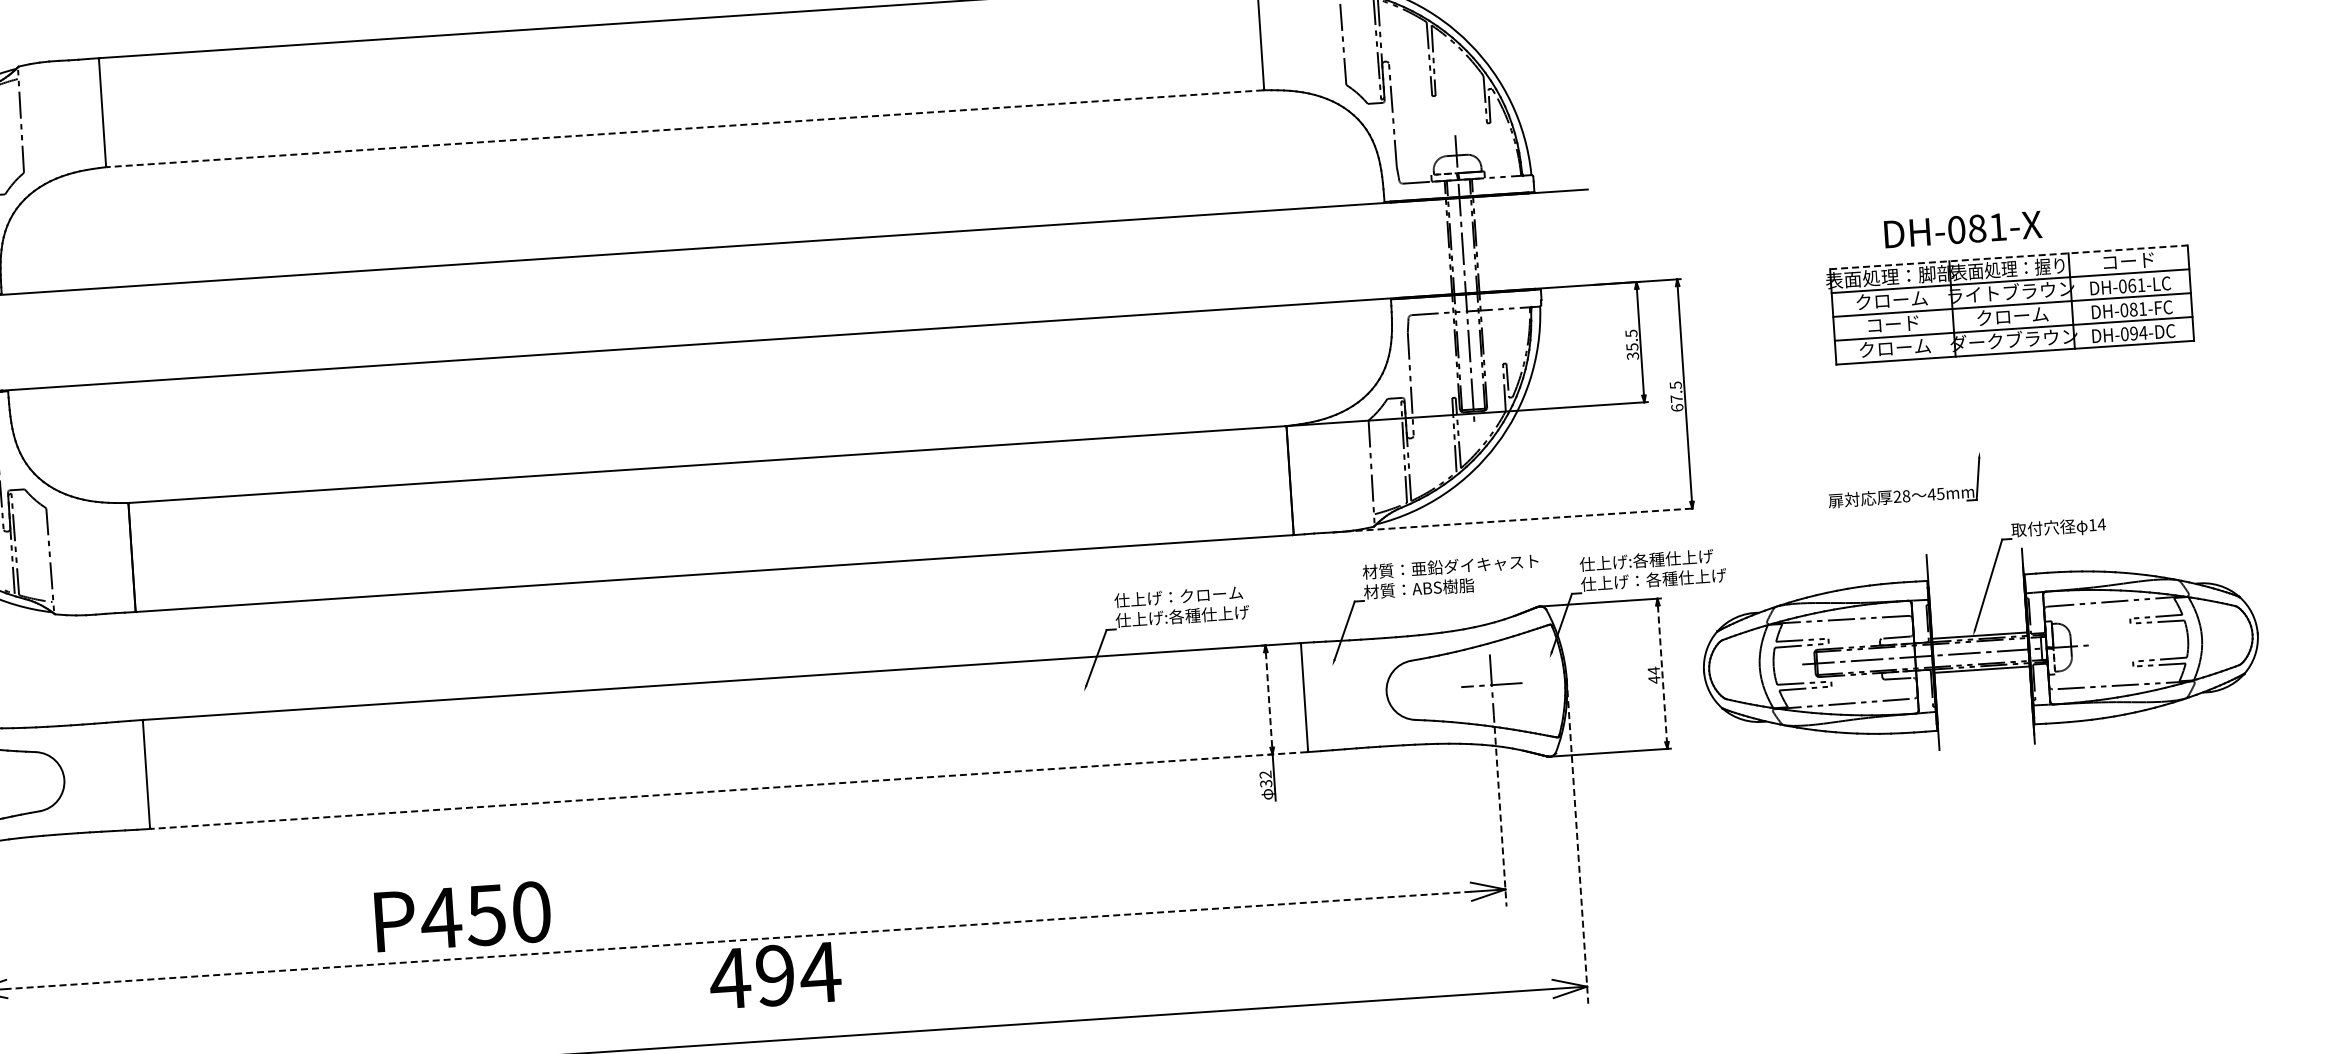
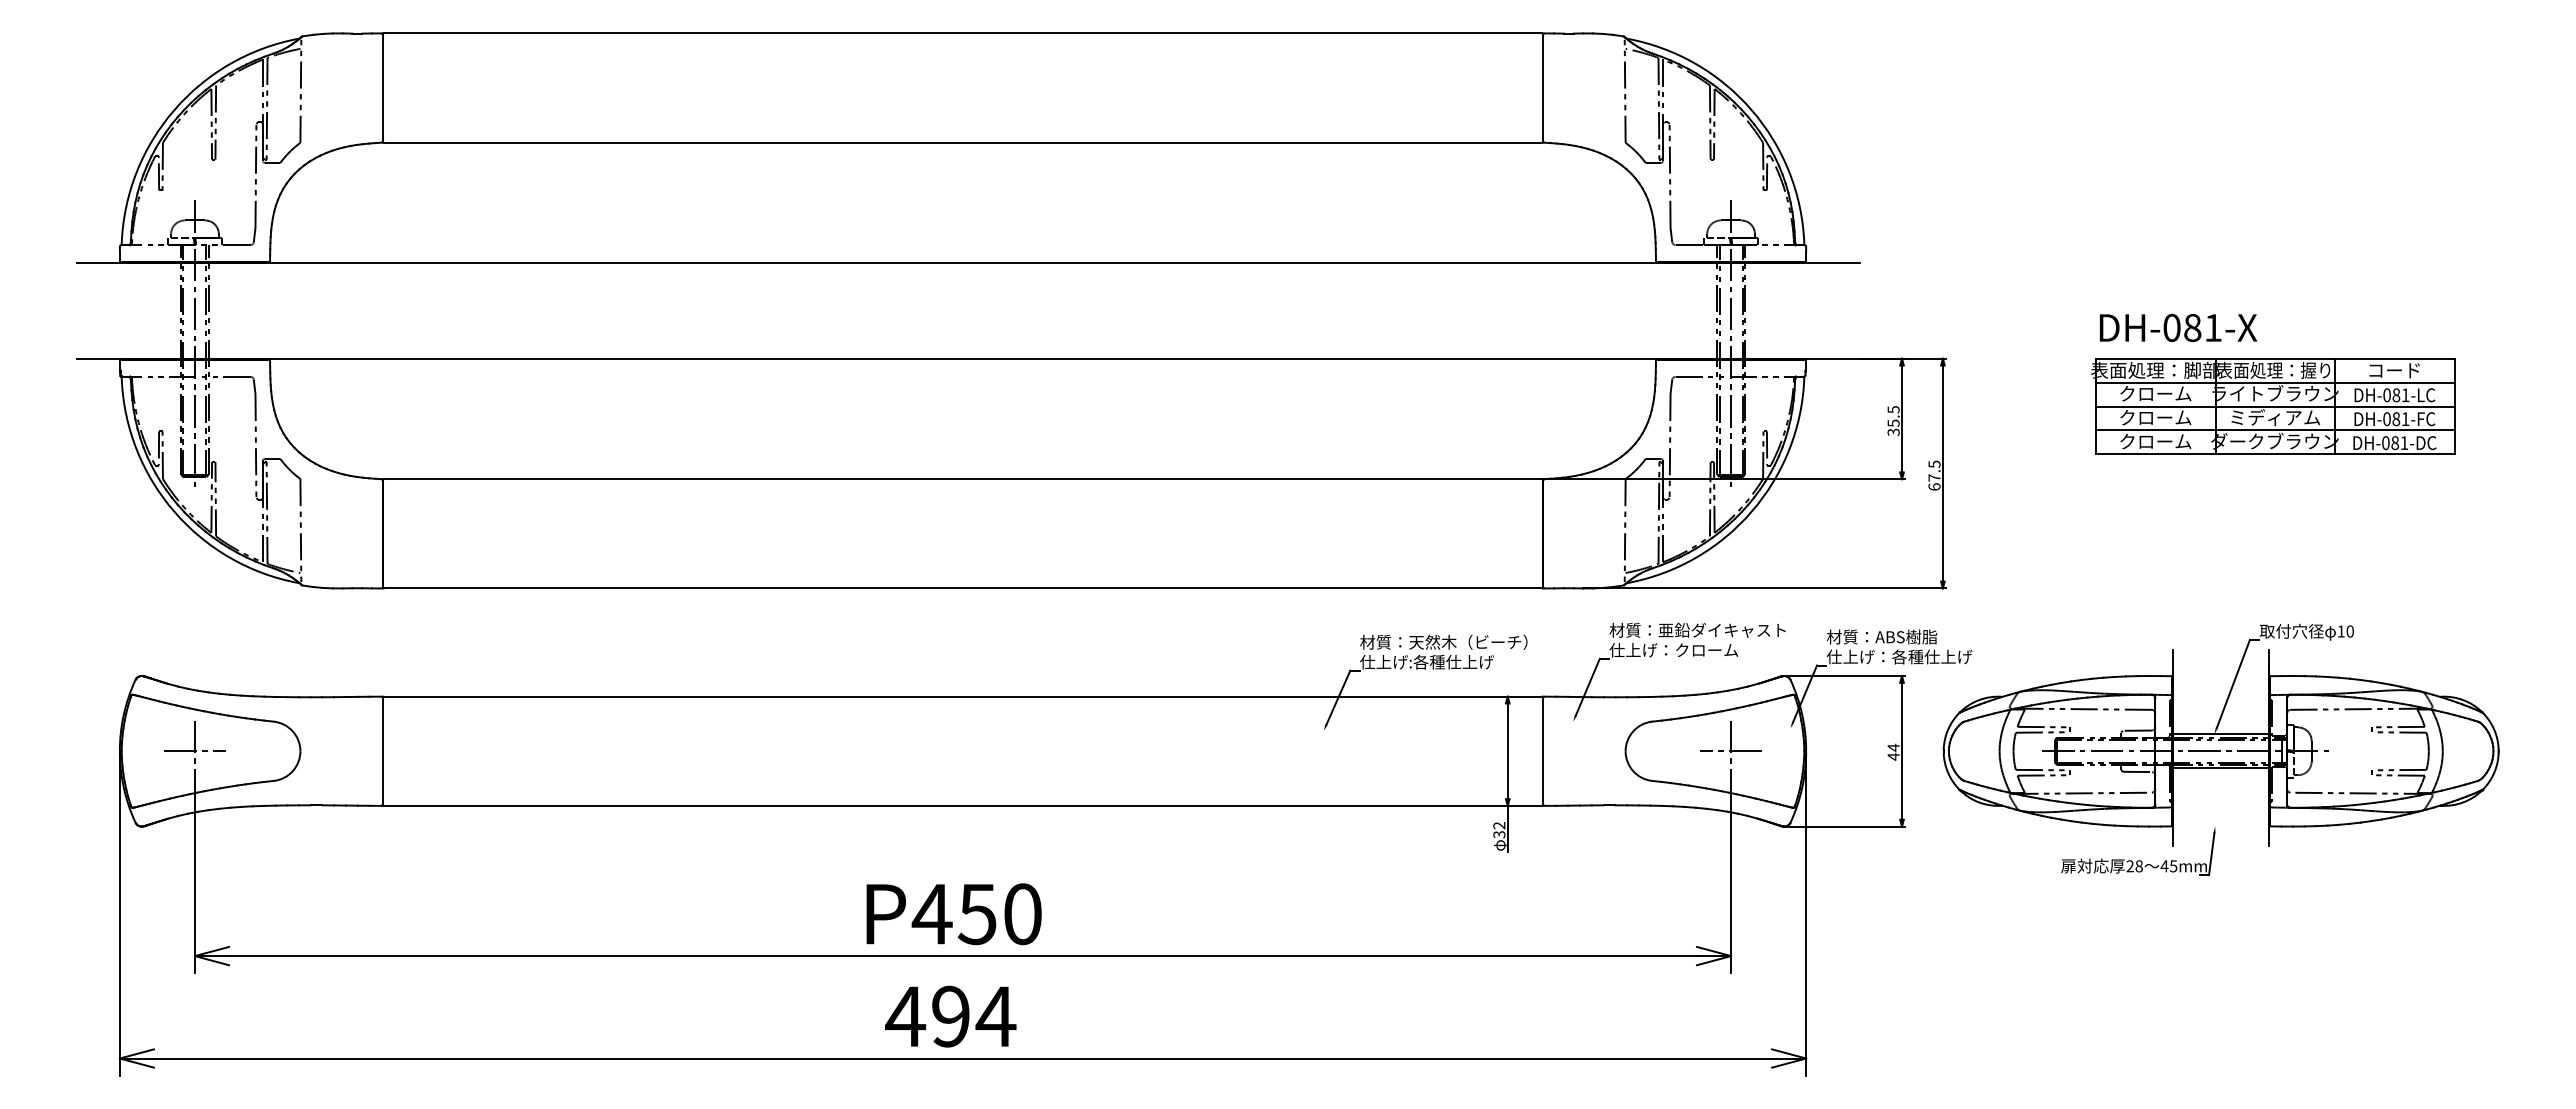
line: (684, 128) -> (962, 142), dashed -> solid
text: (1963, 229) -> (2178, 327), moved
line: (2009, 257) -> (2275, 358), dashed -> solid
text: (2132, 286) -> (2396, 395), DH-061-LC -> DH-081-LC
text: (2012, 315) -> (2275, 417), クローム -> ミディアム
text: (1893, 323) -> (2155, 417), コード -> クローム
text: (2138, 333) -> (2399, 443), DH-094-DC -> DH-081-DC
part: (1905, 490) -> (2138, 860), moved
line: (1514, 520) -> (1764, 588), dashed -> solid
text: (2101, 524) -> (2350, 631), 14 -> 10
text: (1646, 559) -> (1893, 636), 仕上げ:各種仕上げ -> 材質：ABS樹脂
text: (1427, 587) -> (1673, 649), 材質：ABS樹脂 -> 仕上げ：クローム
text: (1197, 594) -> (1443, 641), 仕上げ：クローム -> 材質：天然木（ビーチ）
line: (1662, 673) -> (1902, 751), dashed -> solid
line: (1268, 700) -> (1507, 751), dashed -> solid
line: (728, 790) -> (962, 805), dashed -> solid
line: (1500, 811) -> (1731, 877), dashed -> solid
line: (1577, 840) -> (1806, 912), dashed -> solid
text: (462, 917) -> (953, 914), moved
line: (739, 940) -> (963, 956), dashed -> solid
text: (774, 975) -> (950, 1016), moved

